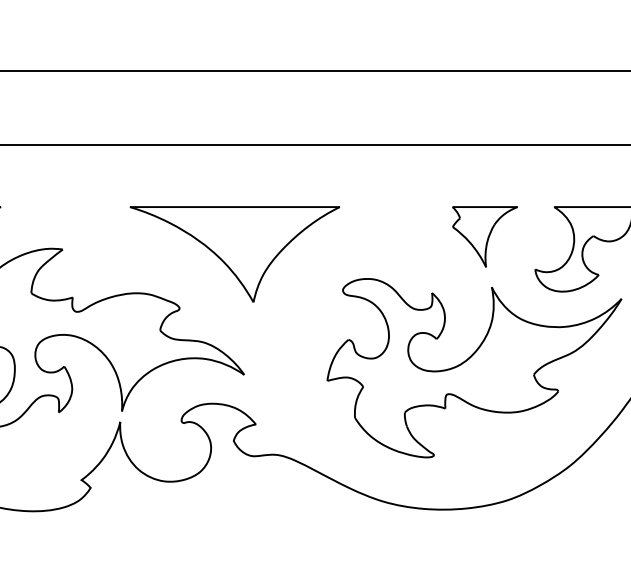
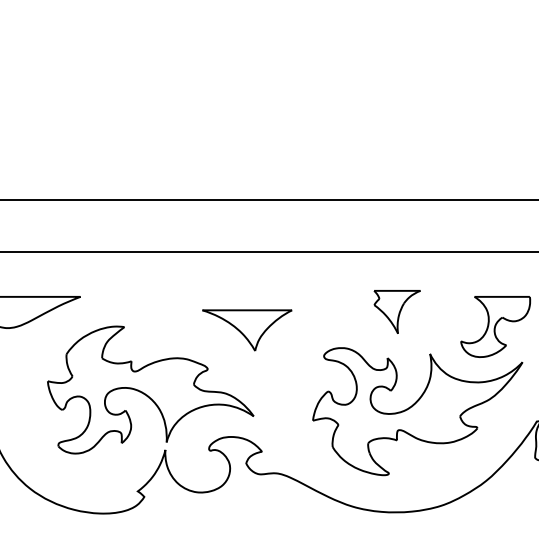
part: (483, 236) -> (396, 311), moved
part: (235, 254) -> (247, 330), size x0.6

